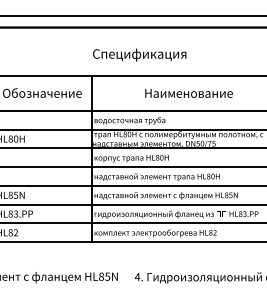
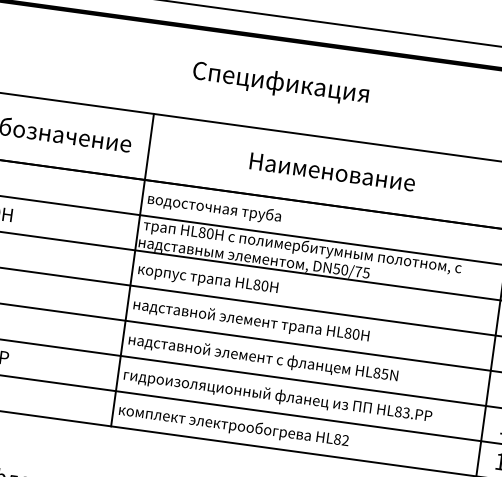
text: (139, 54) -> (280, 82), moved

